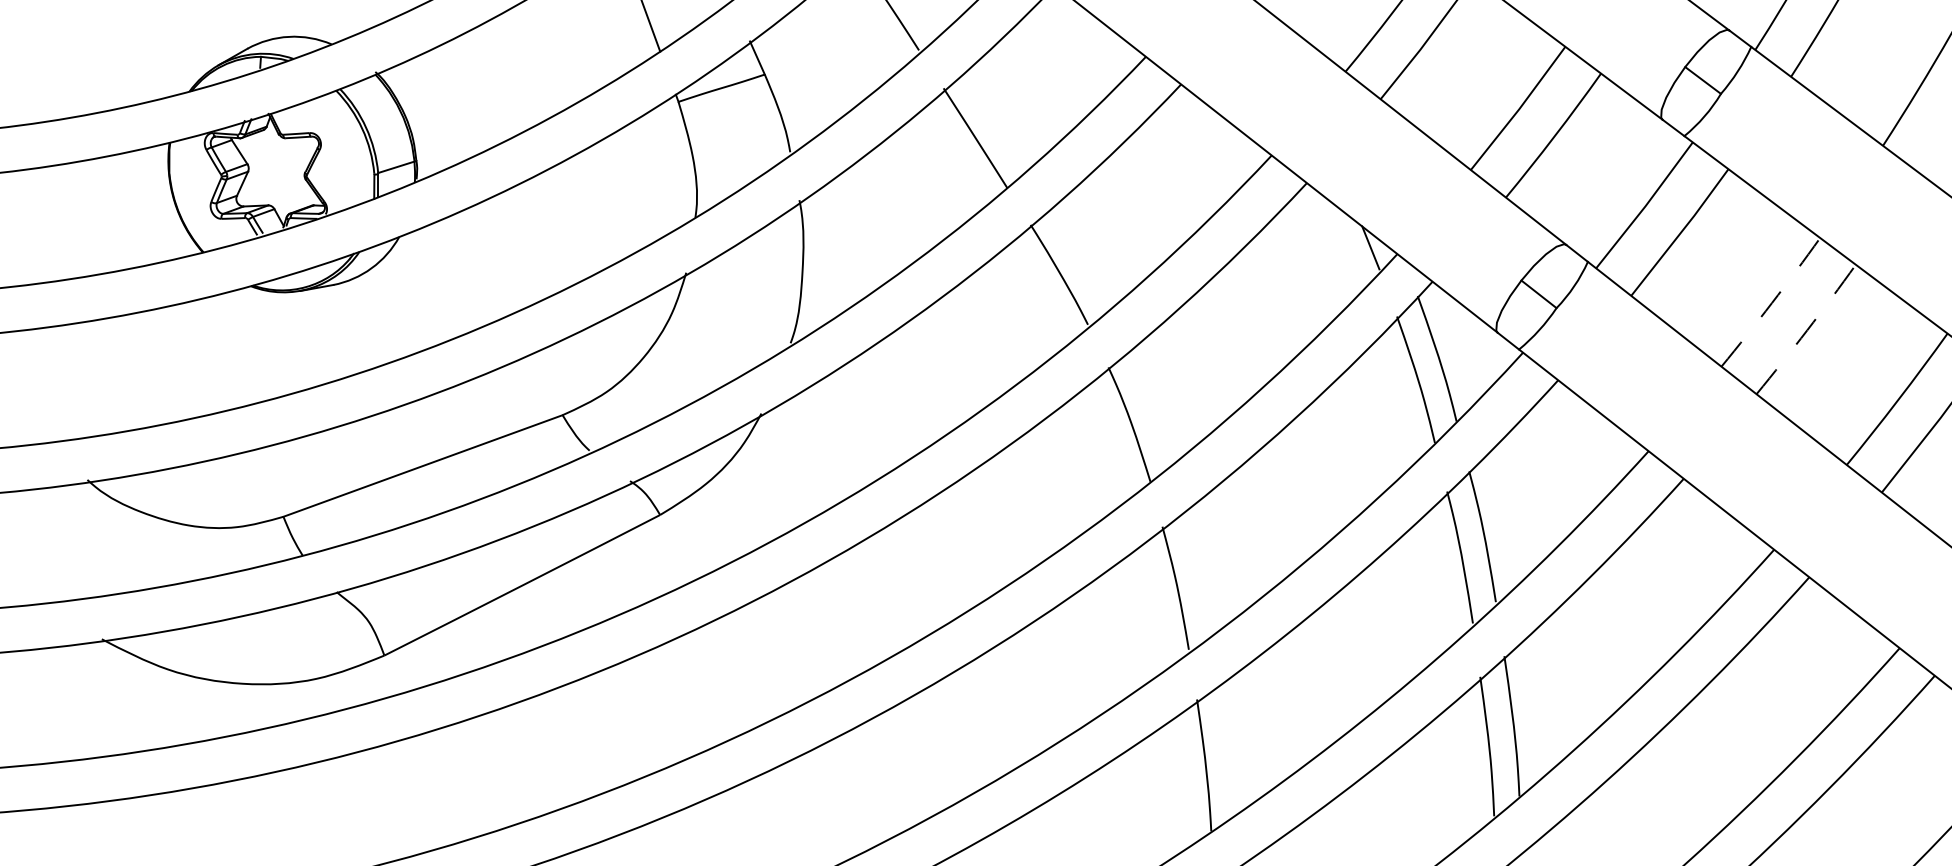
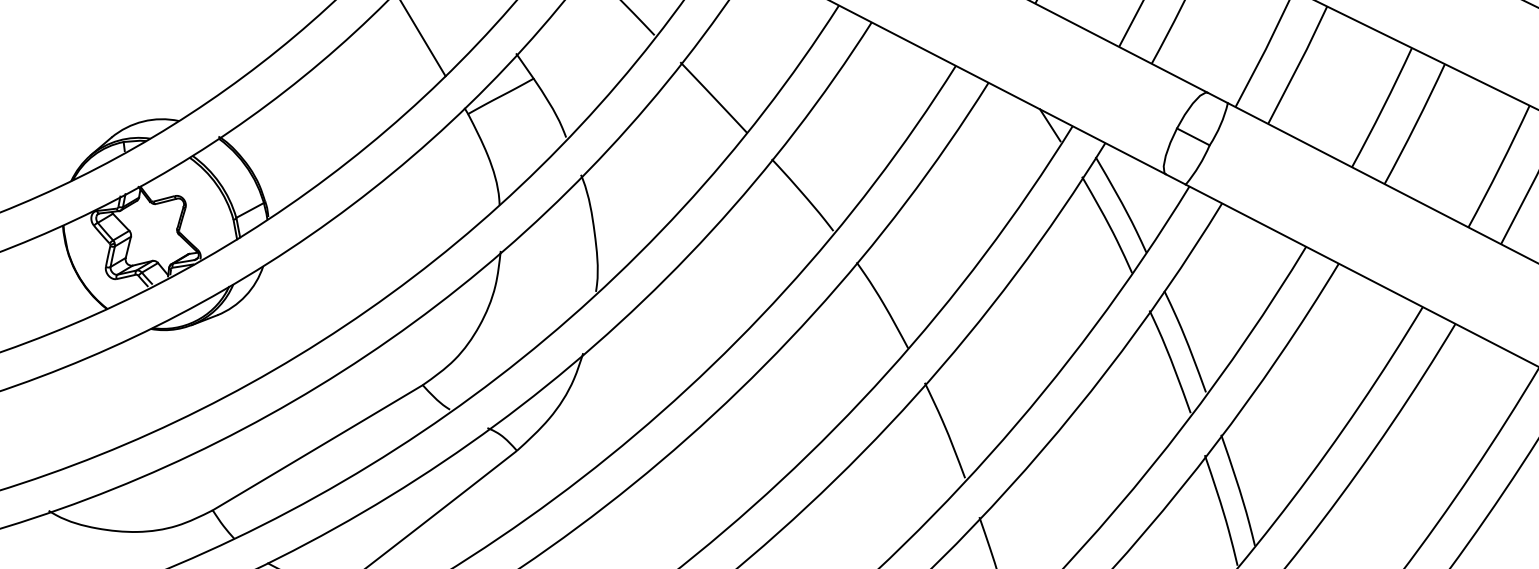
arc: (1771, 303) -> (1382, 108), dashed -> solid
arc: (1807, 330) -> (1415, 124), dashed -> solid

